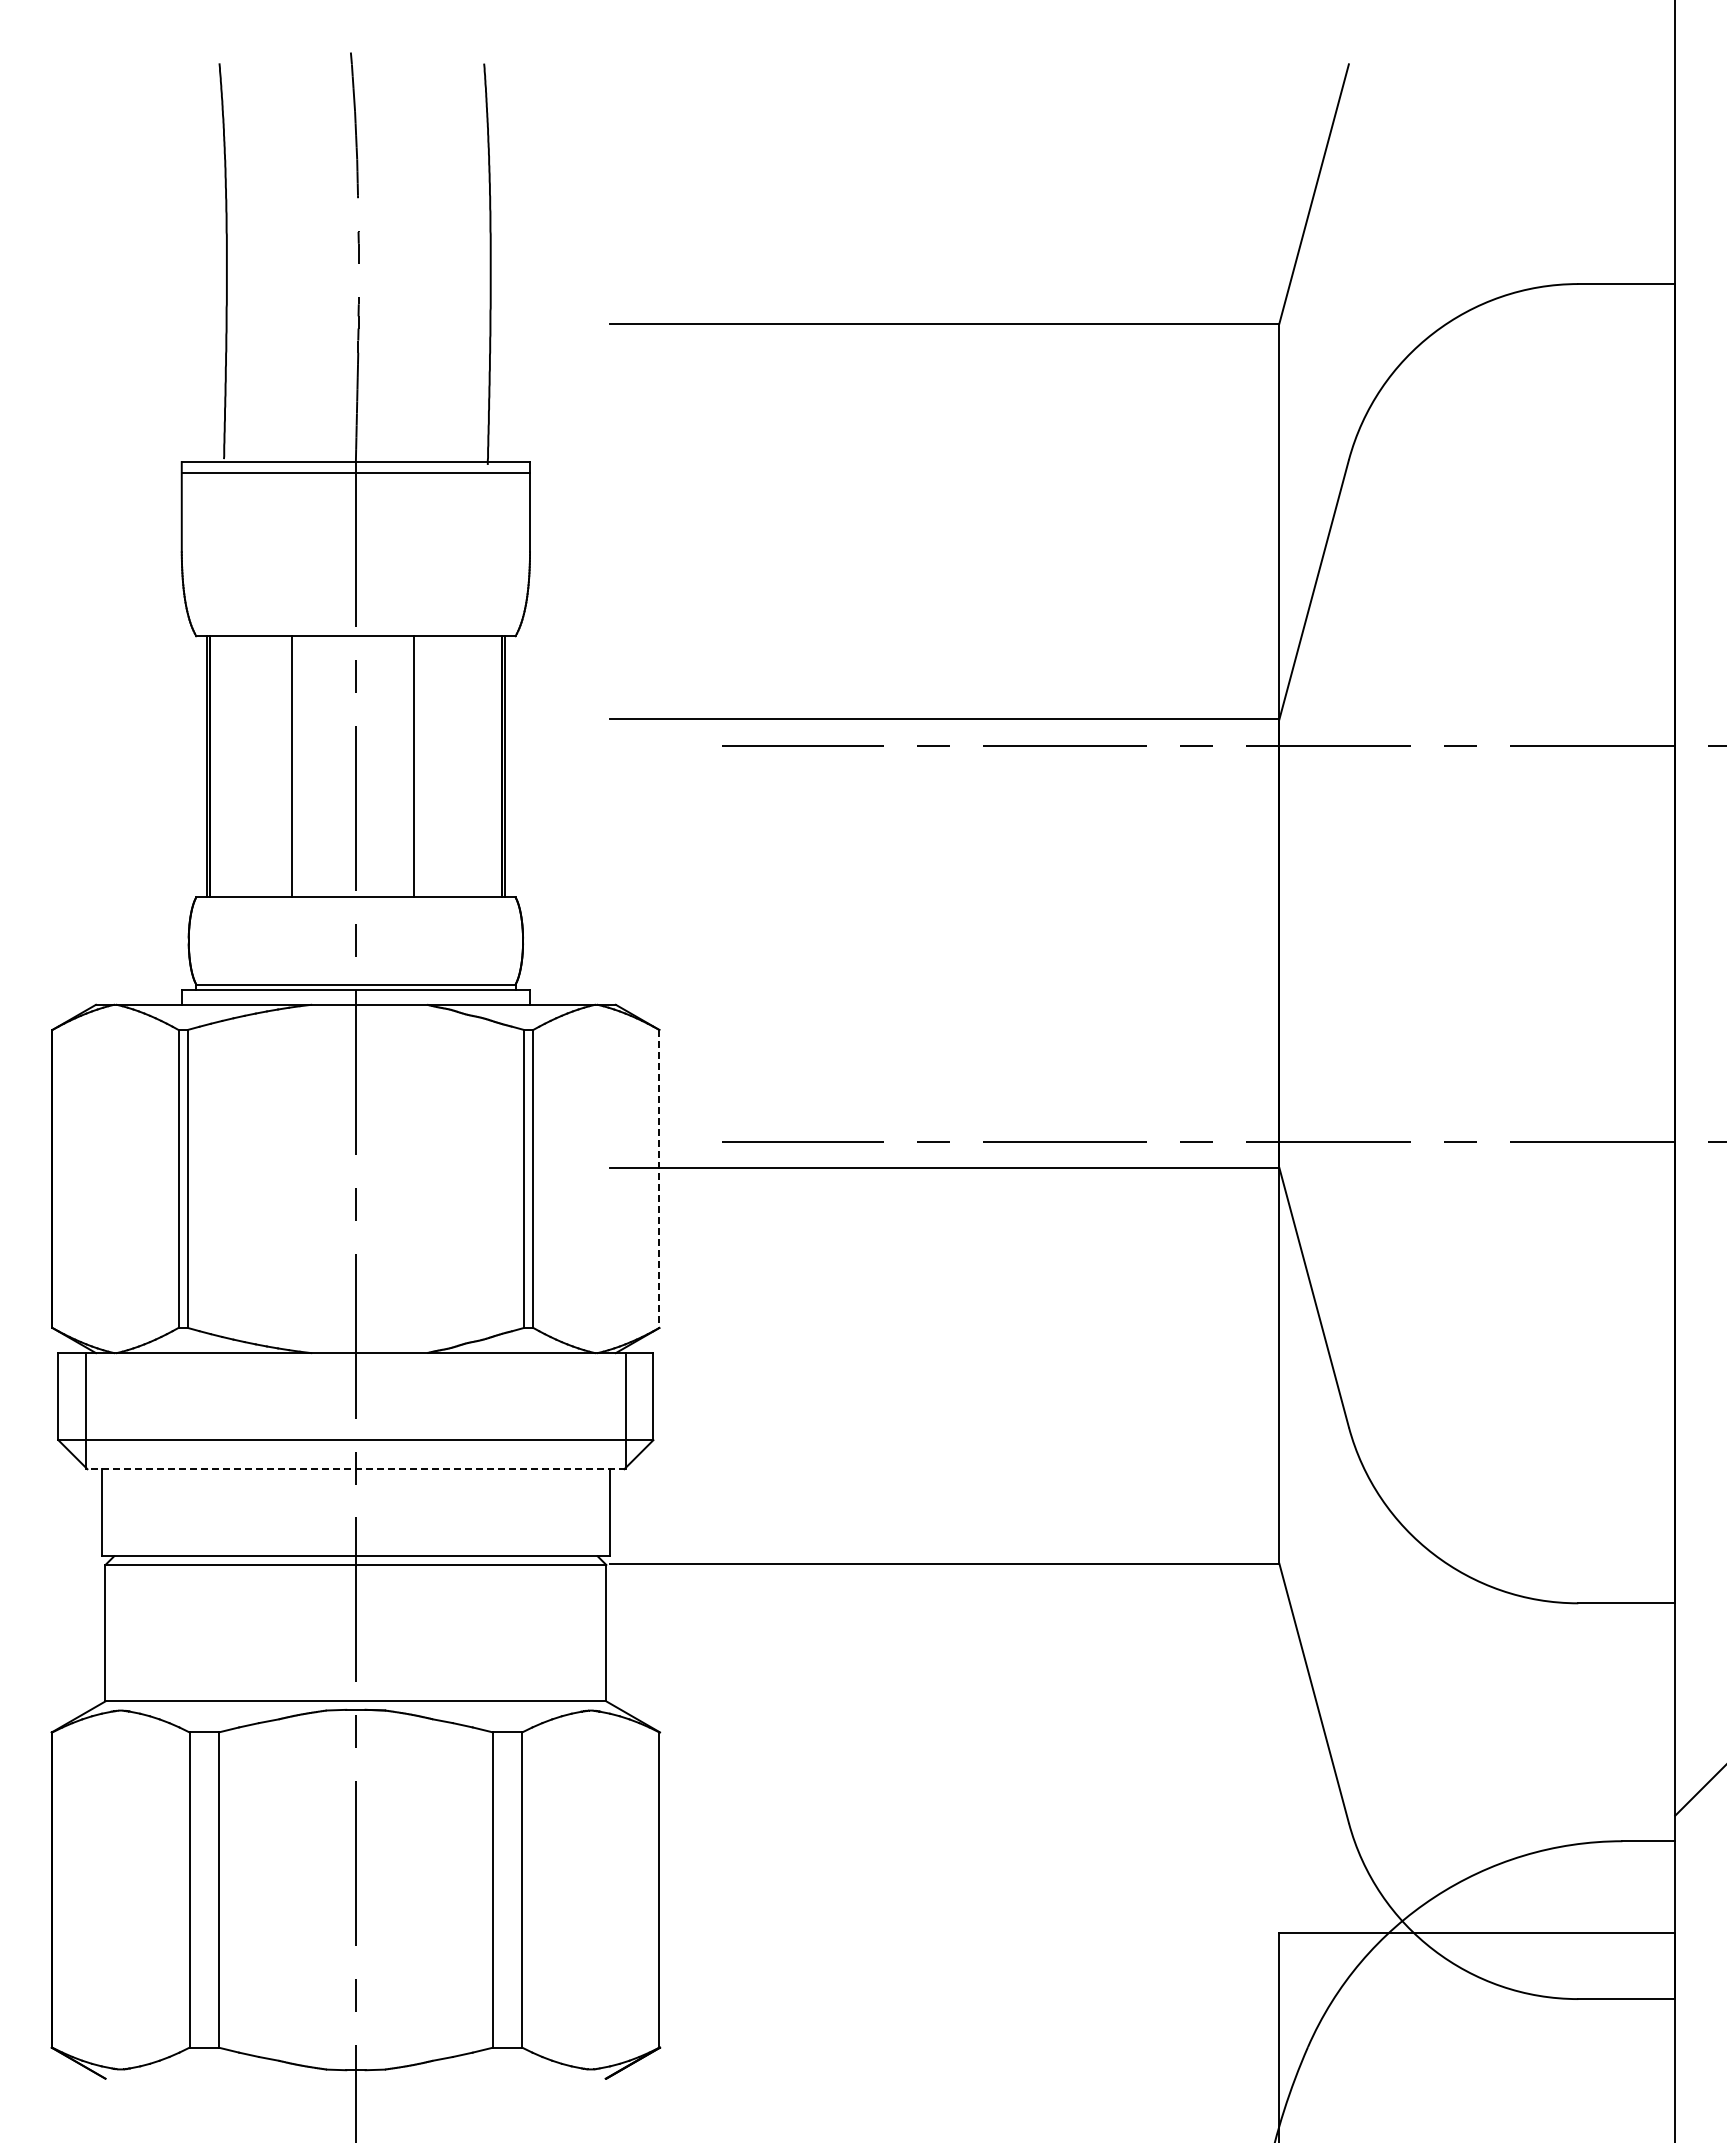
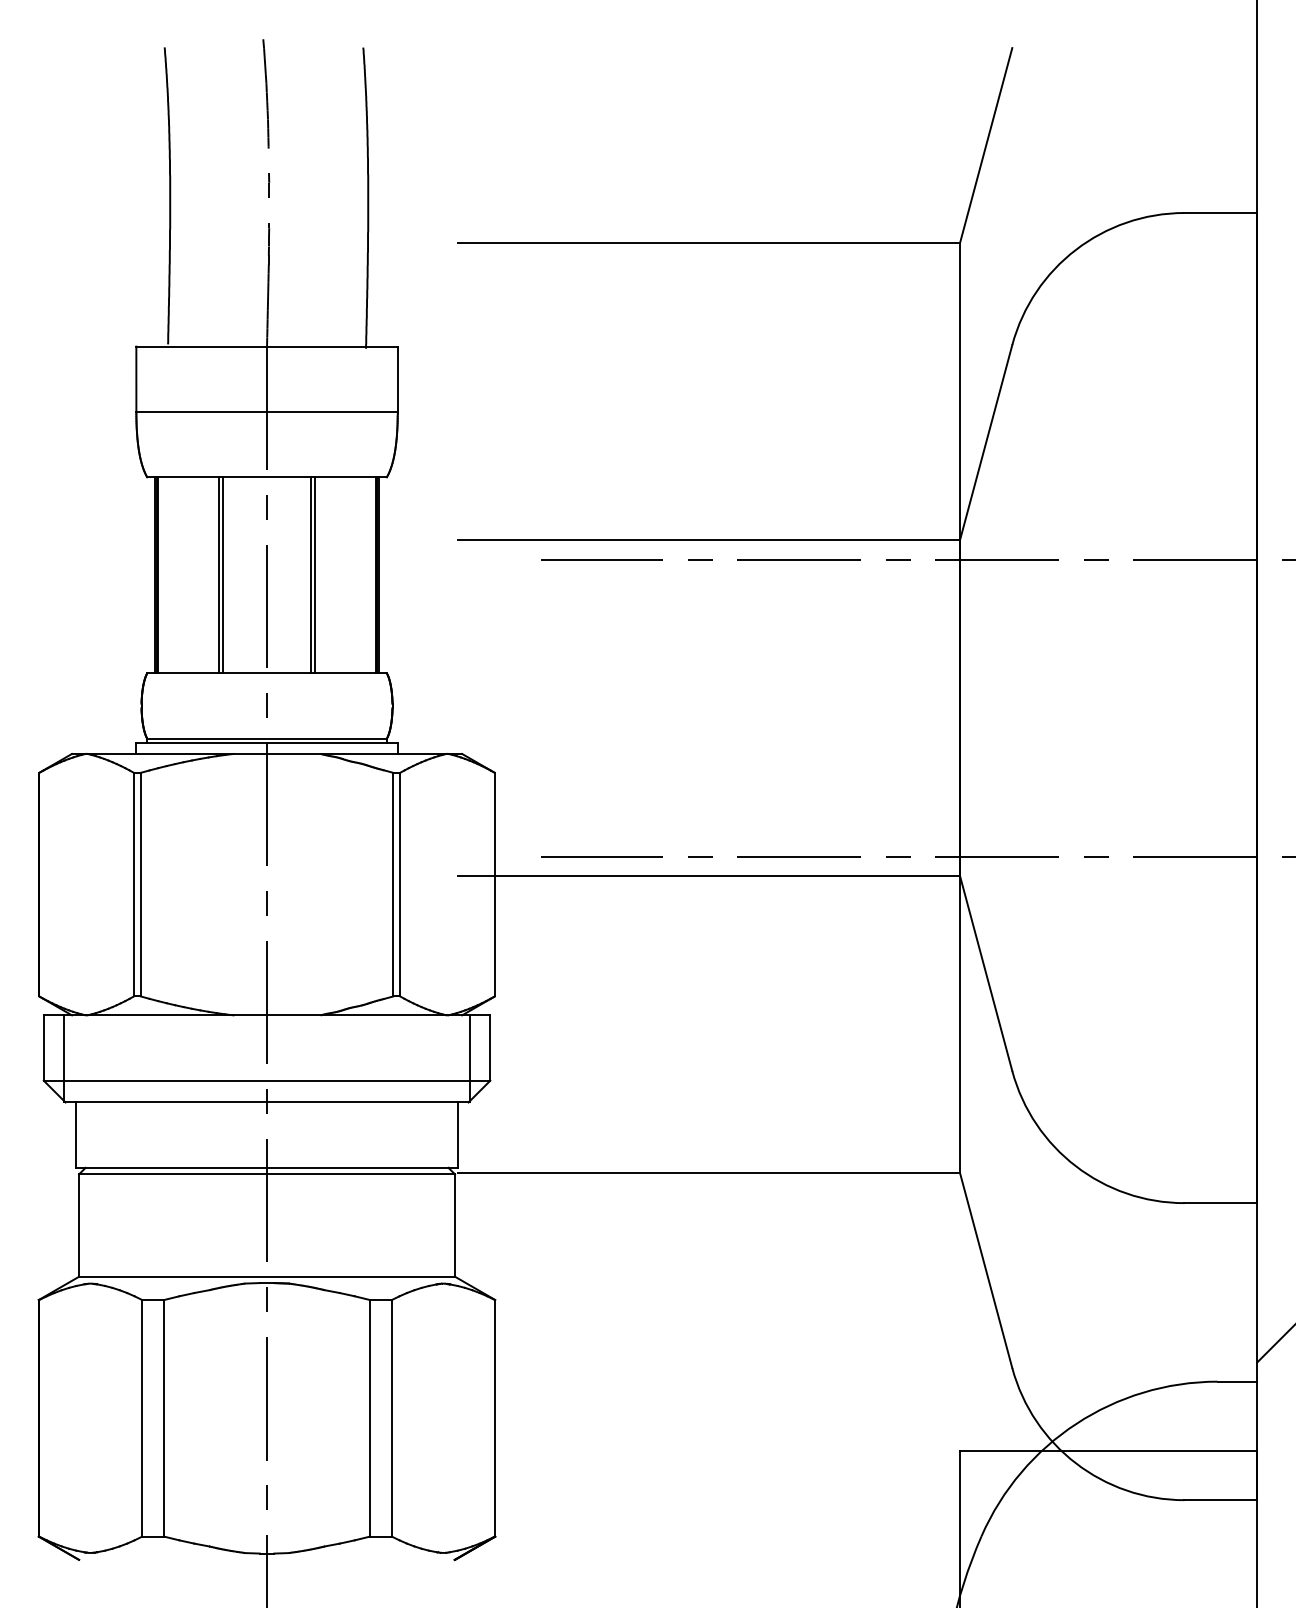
line: (355, 473) -> (266, 412), moved
line: (297, 766) -> (223, 575), added
line: (420, 766) -> (315, 575), added
line: (659, 1179) -> (494, 885), dashed -> solid
line: (355, 1469) -> (266, 1102), dashed -> solid

